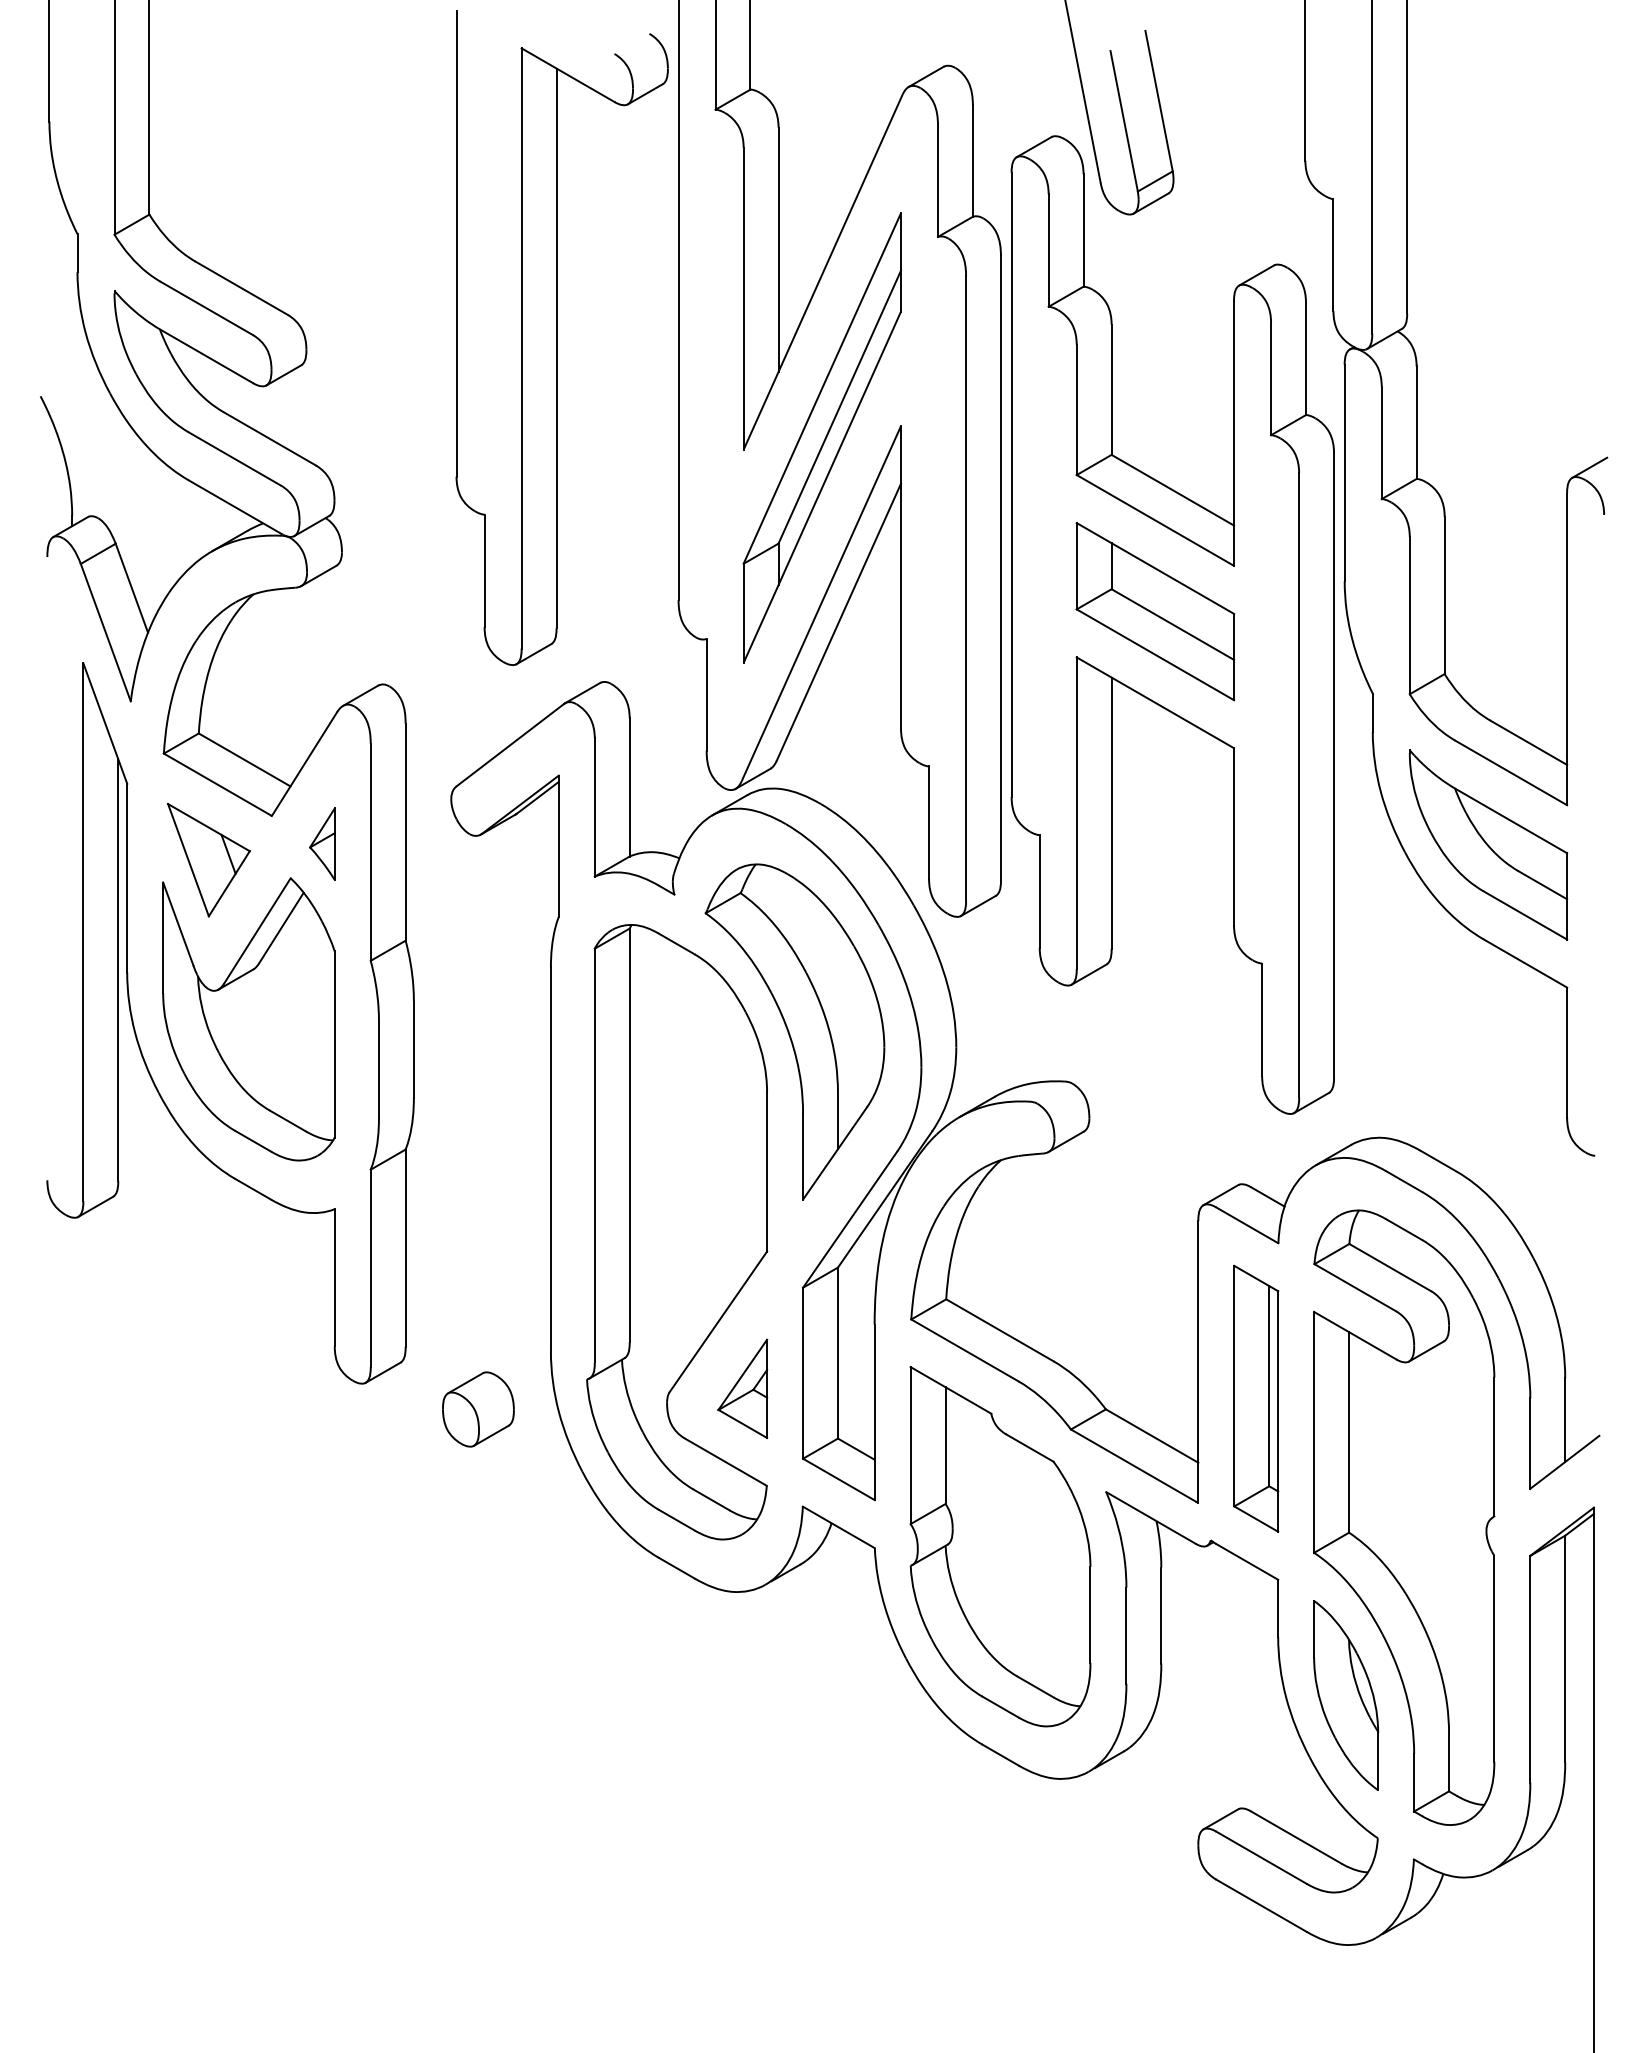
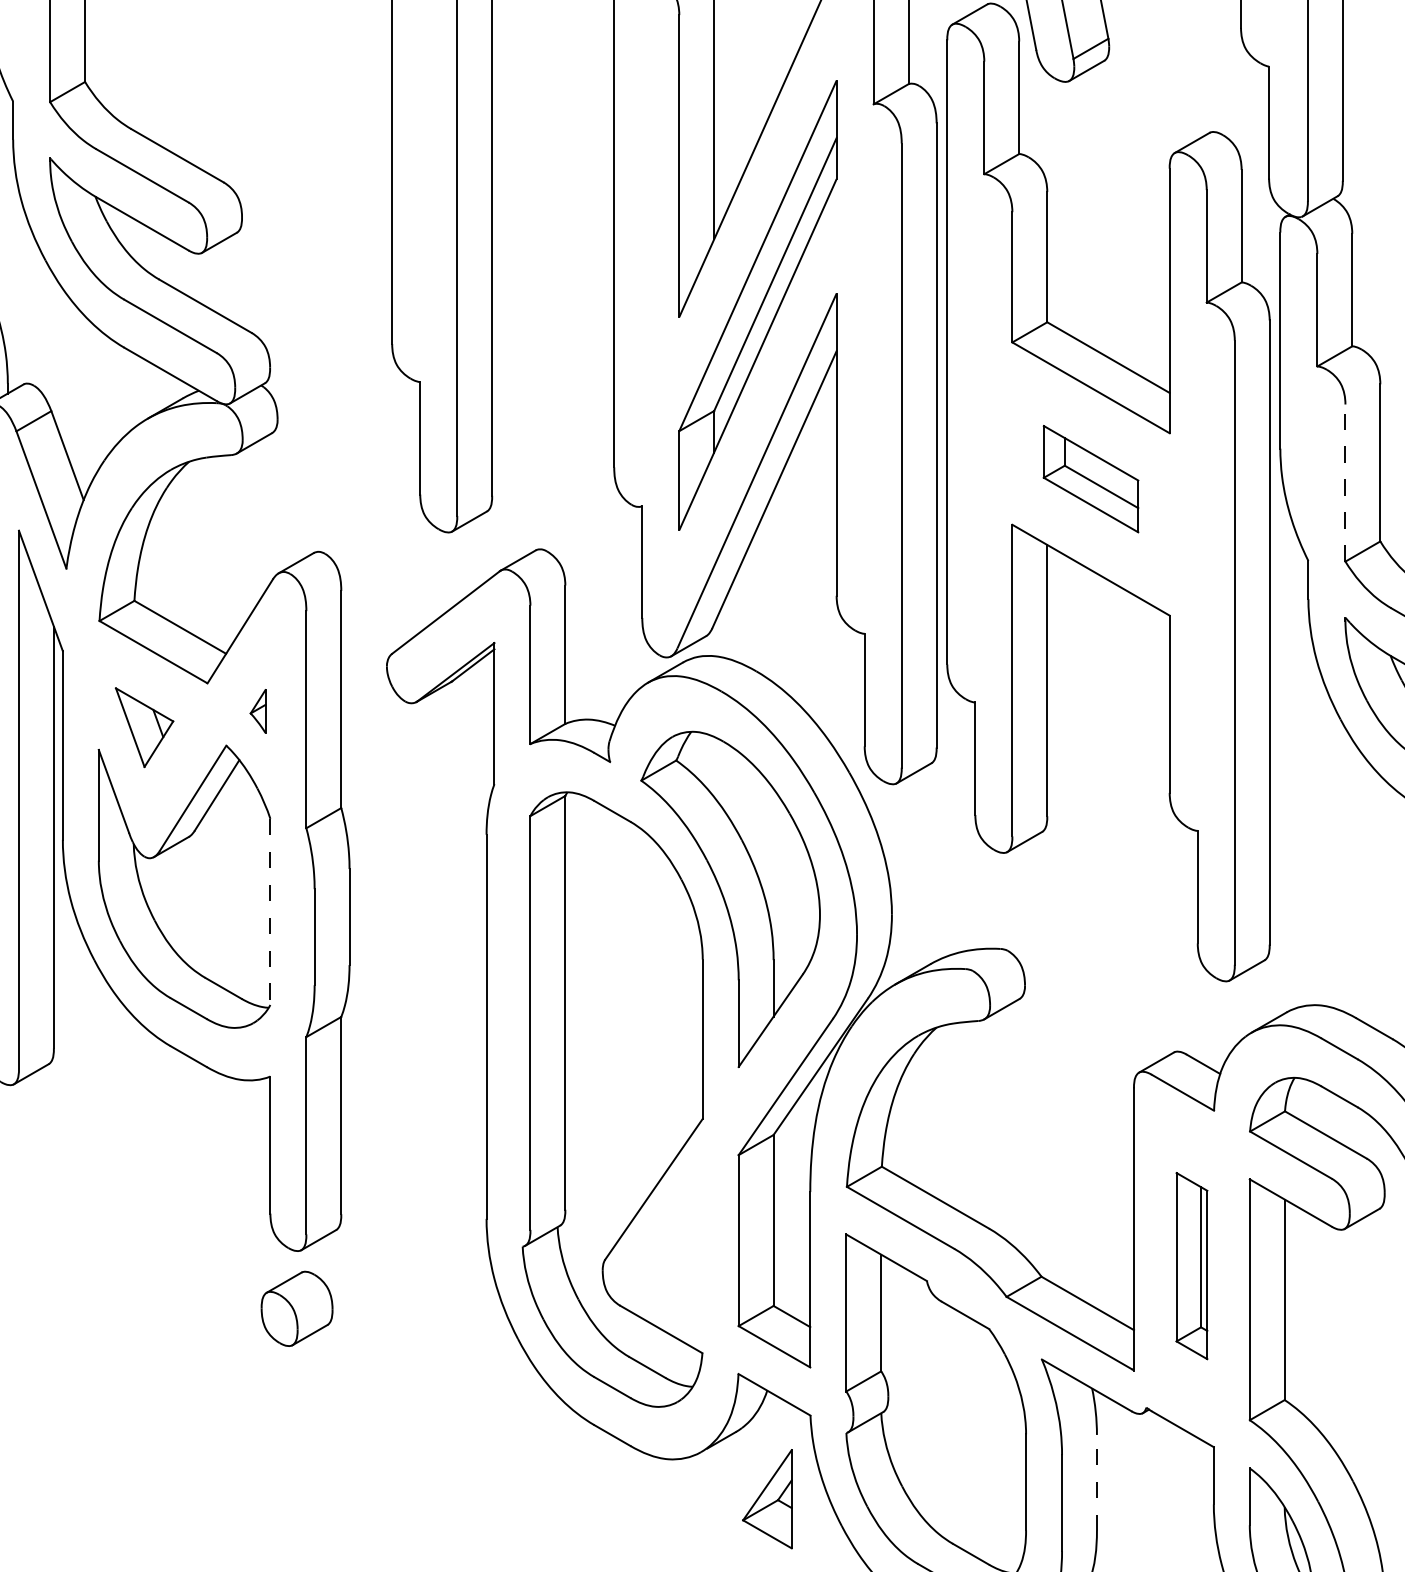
part: (1155, 611) -> (1091, 478), size x0.6
line: (1409, 615) -> (1345, 482), solid -> dashed
part: (322, 843) -> (258, 710), size x0.6
part: (208, 860) -> (144, 727), size x0.7
line: (334, 1045) -> (270, 912), solid -> dashed
part: (742, 1388) -> (767, 1498), moved
part: (1256, 1398) -> (1192, 1265), size x0.7
part: (478, 1409) -> (297, 1308), moved
line: (1161, 1615) -> (1097, 1482), solid -> dashed

